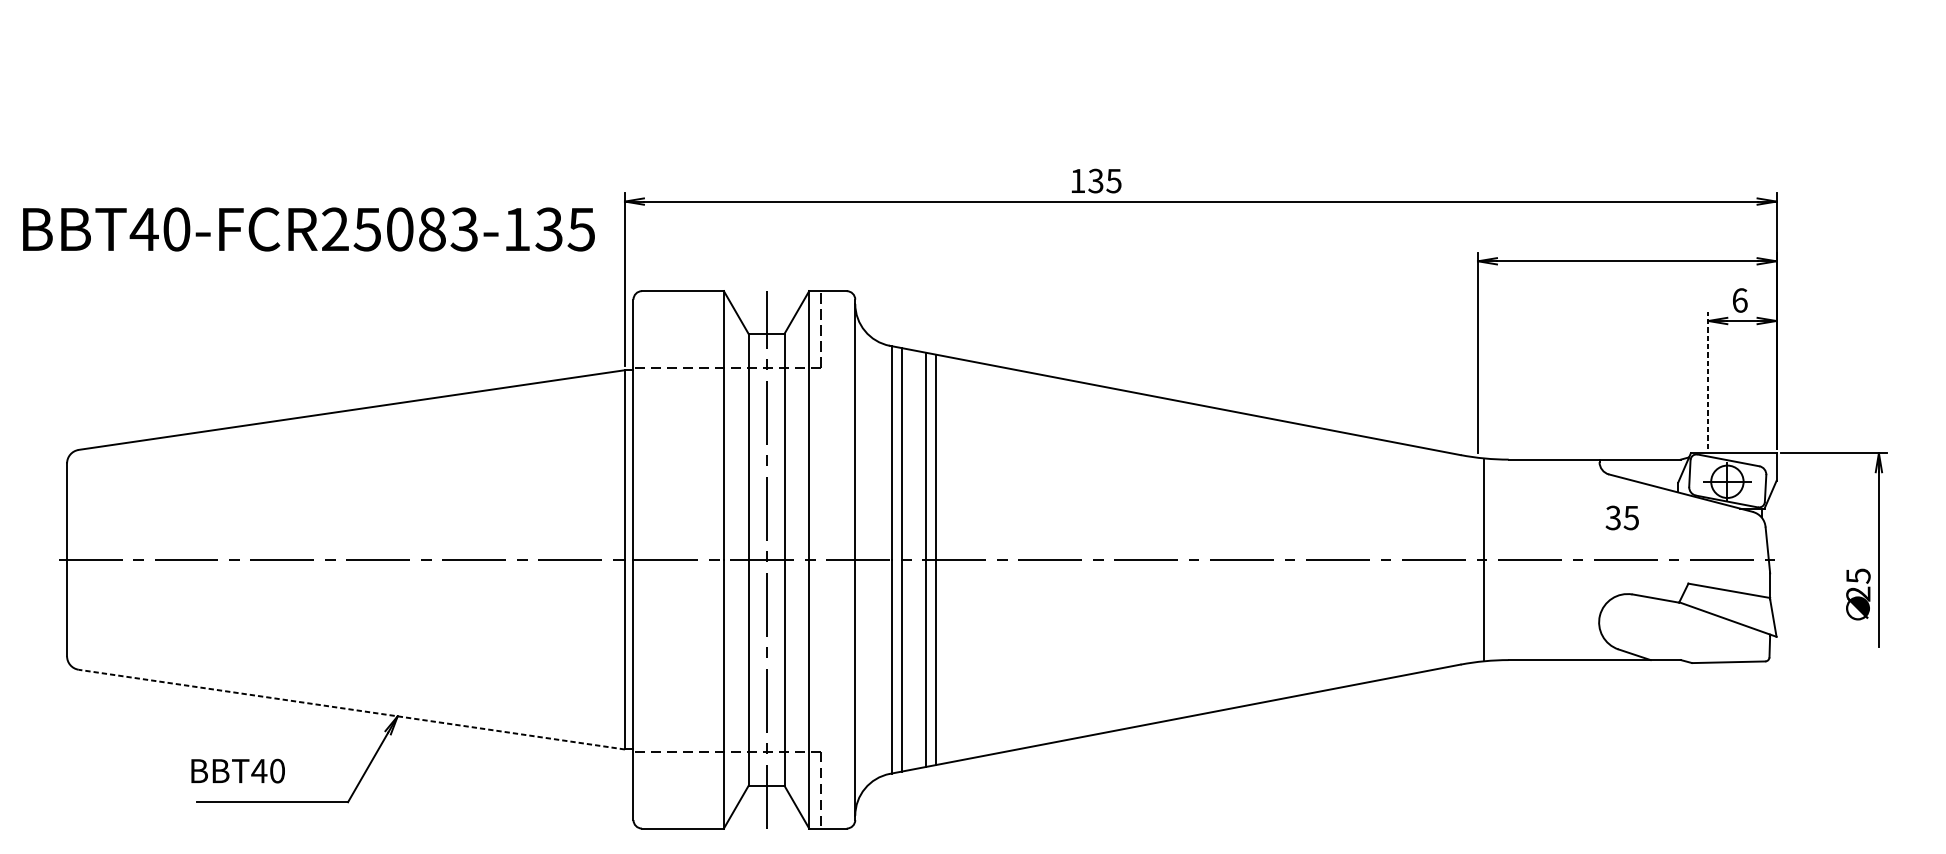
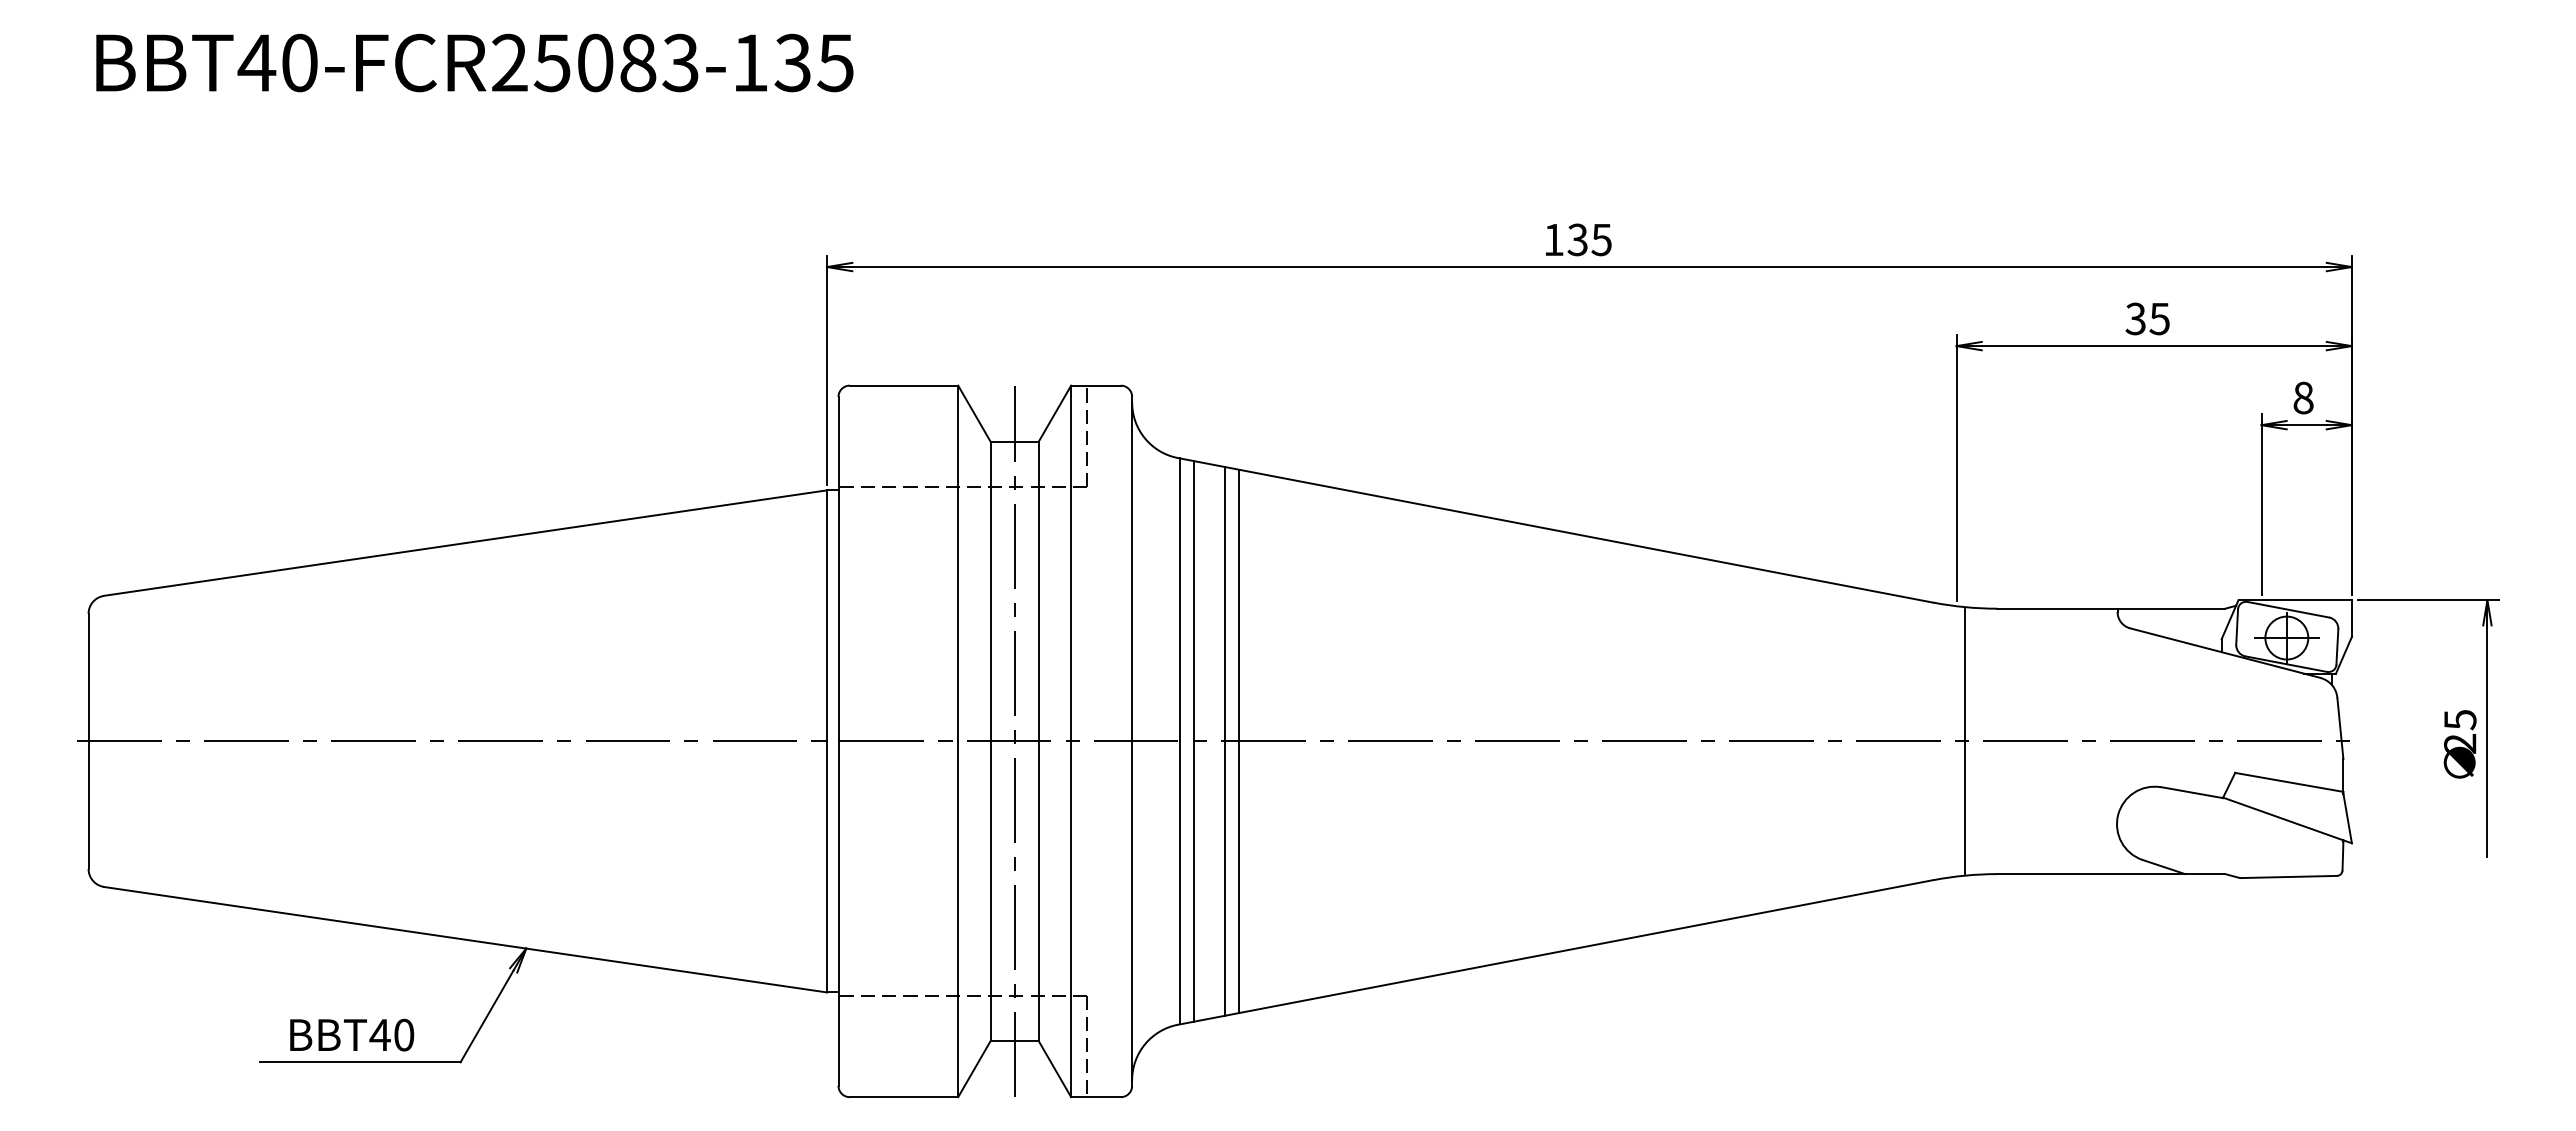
text: (1096, 180) -> (1578, 239), moved
text: (308, 229) -> (474, 62), moved
text: (1740, 300) -> (2303, 397), 6 -> 8
line: (1708, 380) -> (2261, 503), dashed -> solid
text: (1622, 517) -> (2147, 318), moved
text: (1857, 594) -> (2459, 744), moved
line: (351, 709) -> (465, 939), dashed -> solid
text: (238, 770) -> (352, 1034), moved

